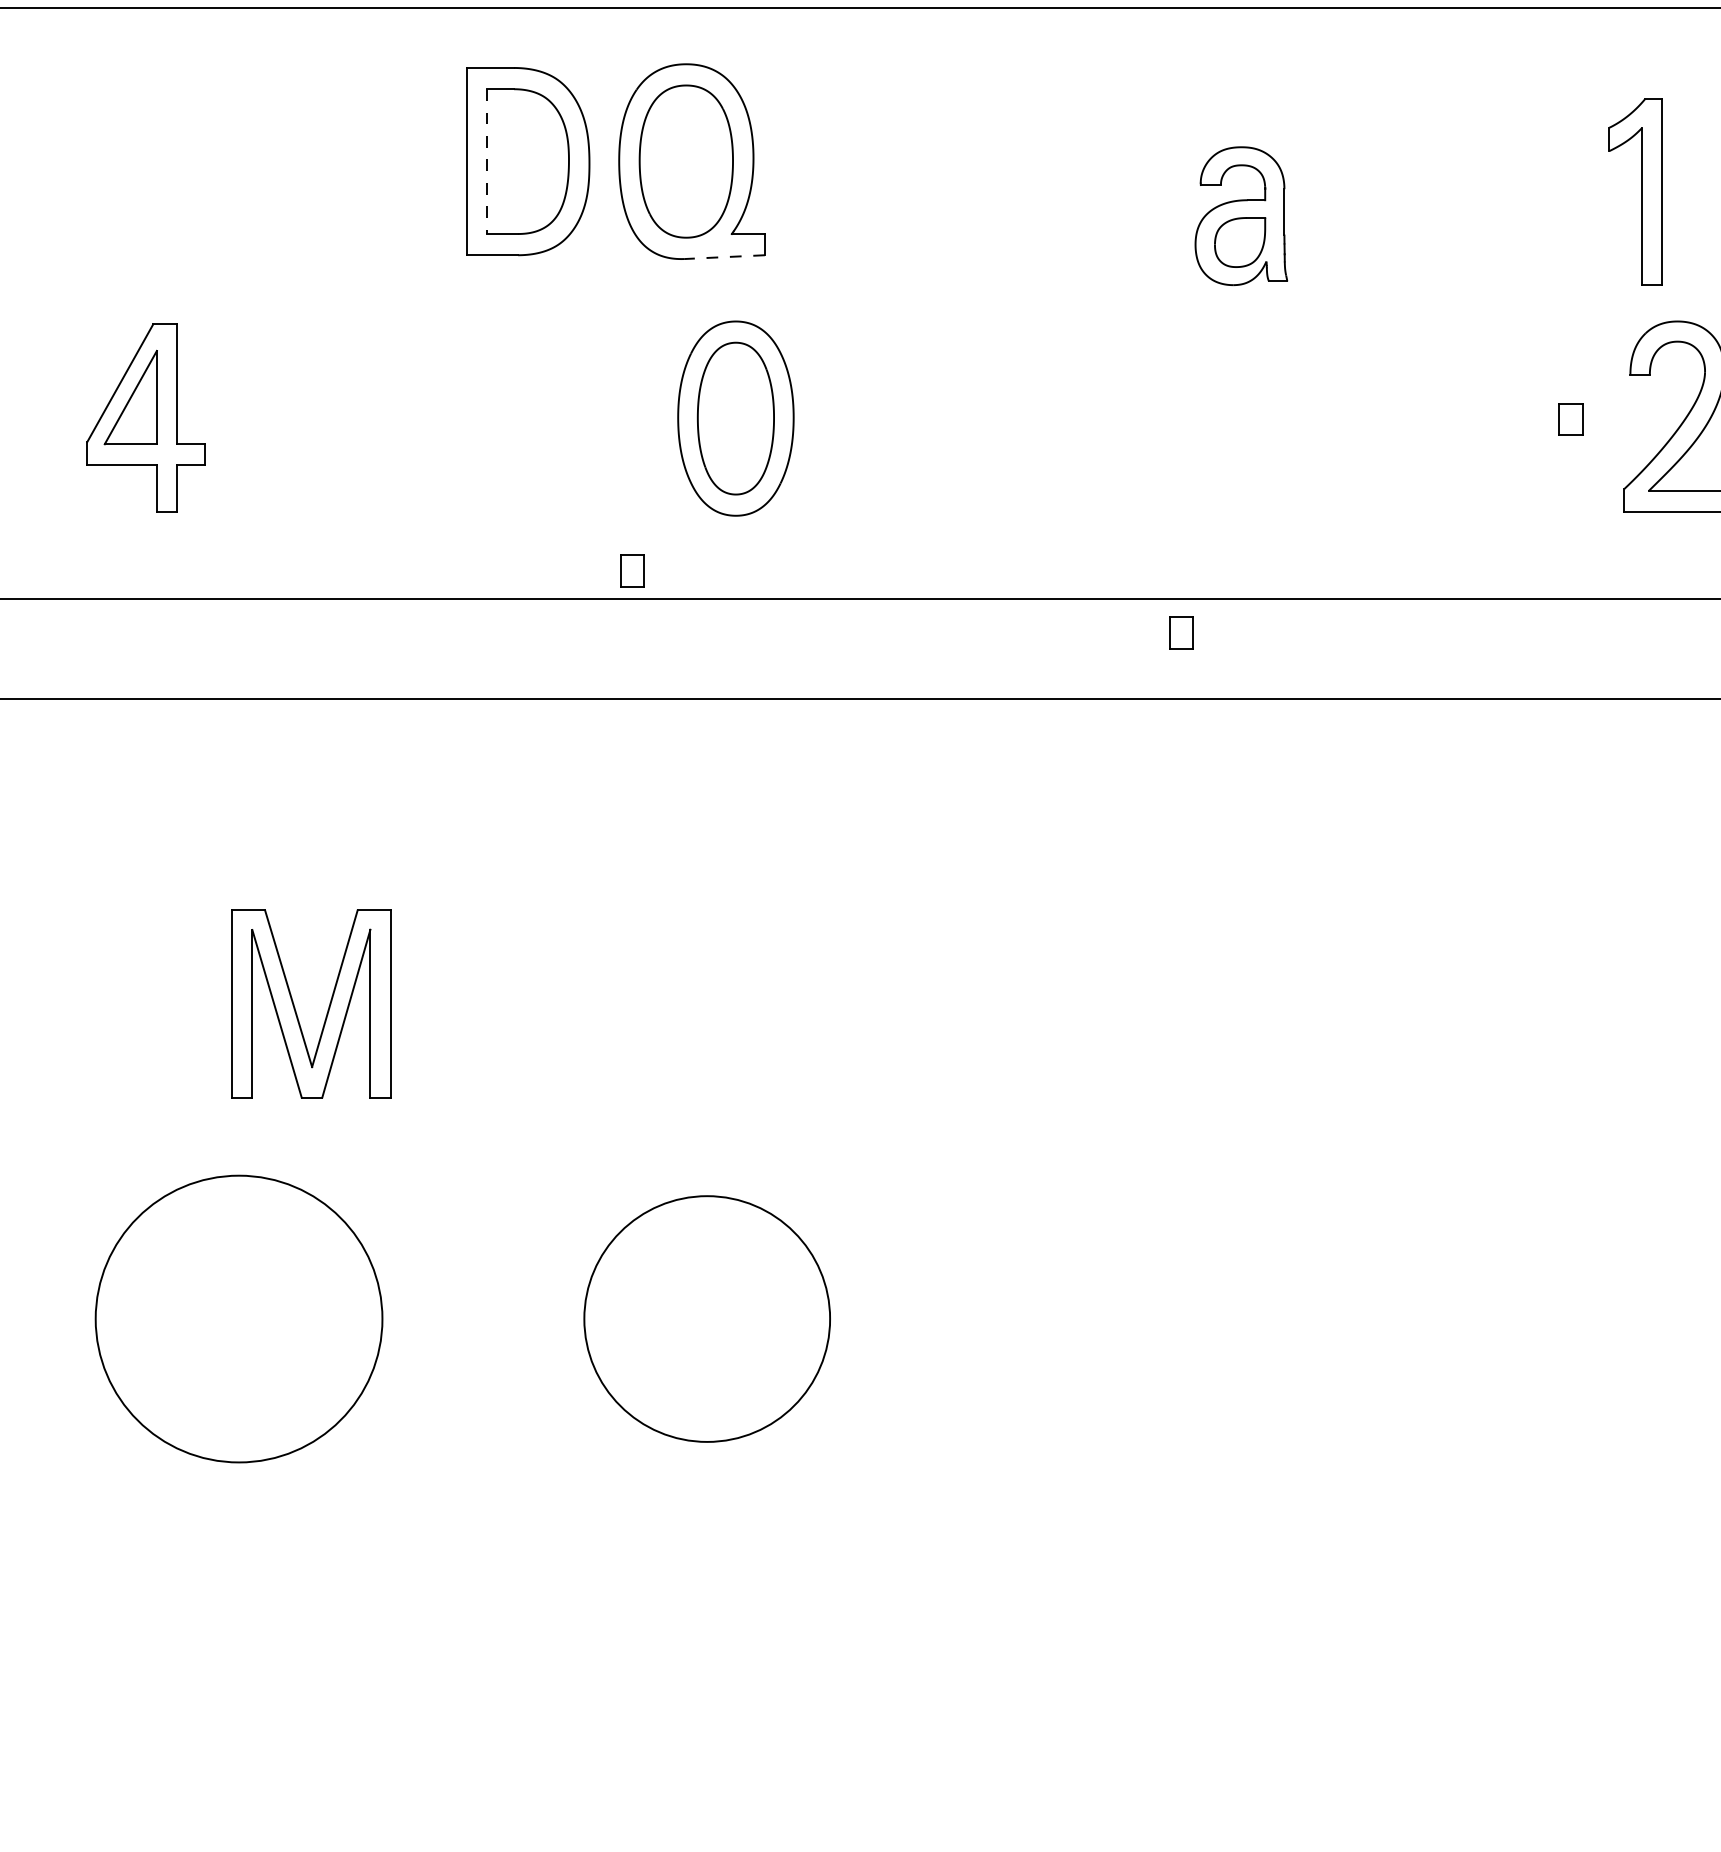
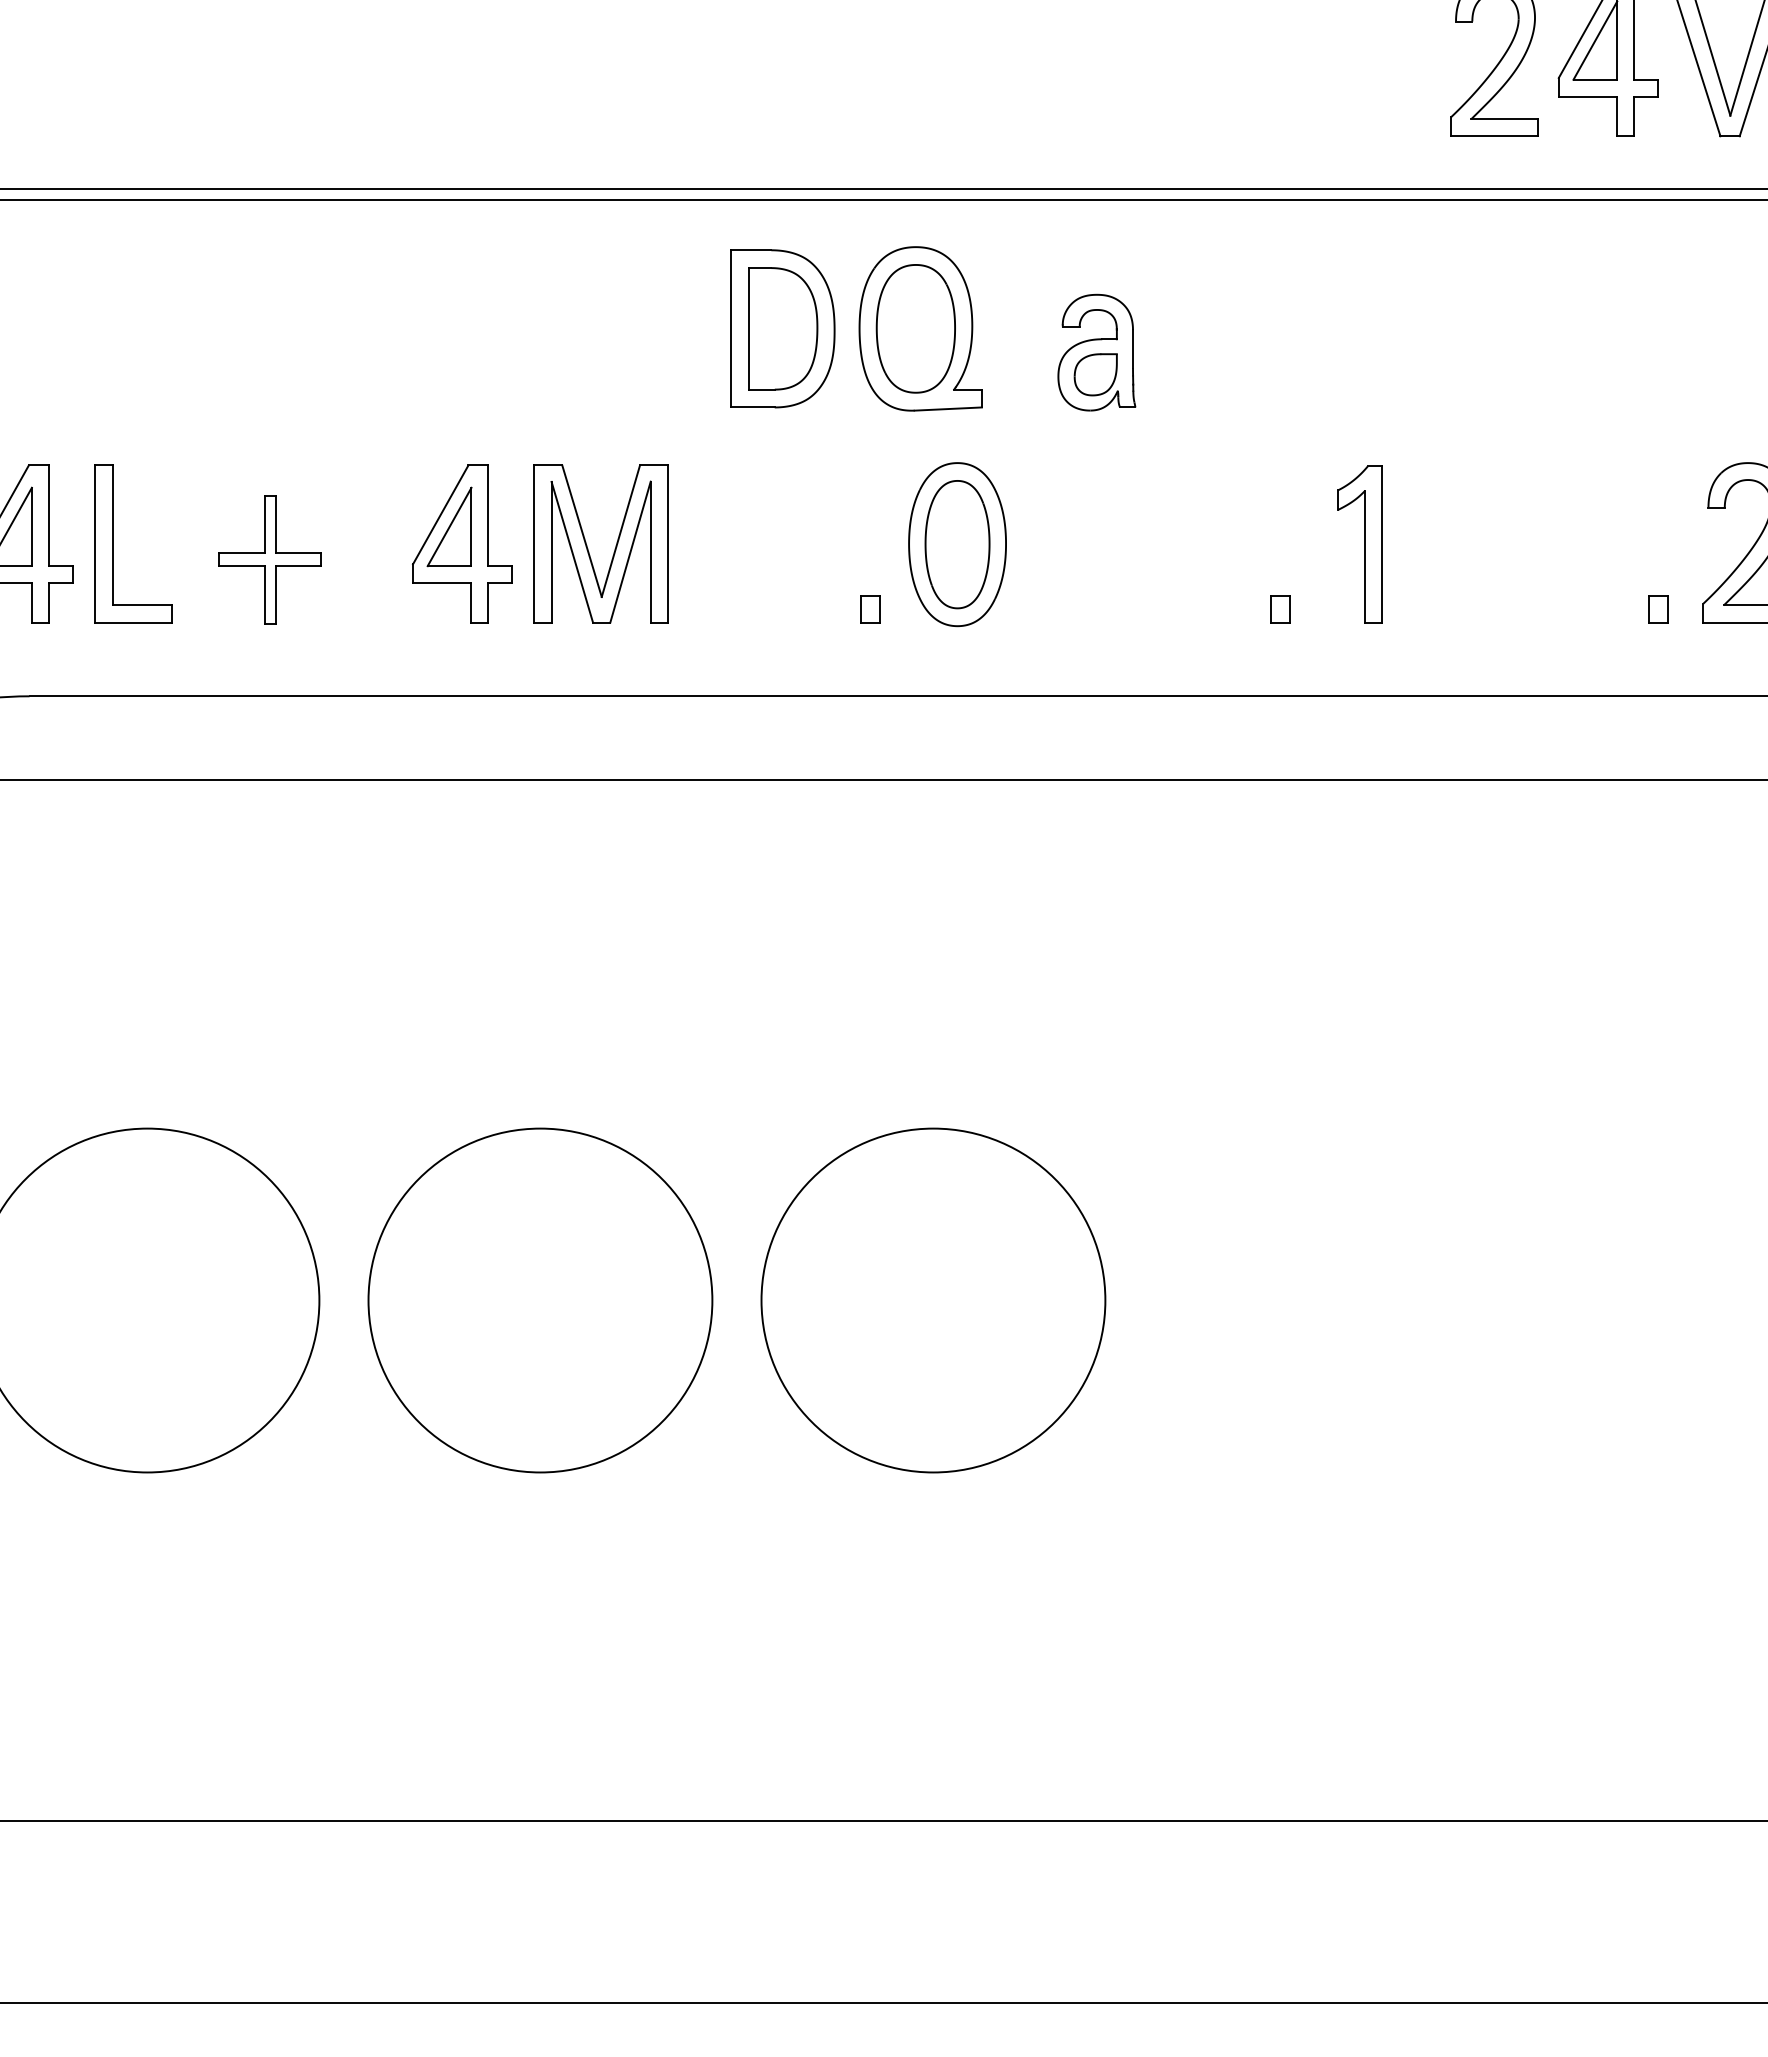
line: (486, 161) -> (748, 328), dashed -> solid
part: (1635, 192) -> (1359, 544), moved
part: (1240, 215) -> (1096, 352), moved
line: (725, 257) -> (948, 409), dashed -> solid
part: (1570, 419) -> (1658, 609), moved
part: (632, 570) -> (870, 609), moved
part: (1181, 632) -> (1280, 609), moved
part: (296, 1009) -> (588, 548), moved
circle: (239, 1319) -> (540, 1300), size x1.43
circle: (707, 1319) -> (933, 1300), size x1.67

